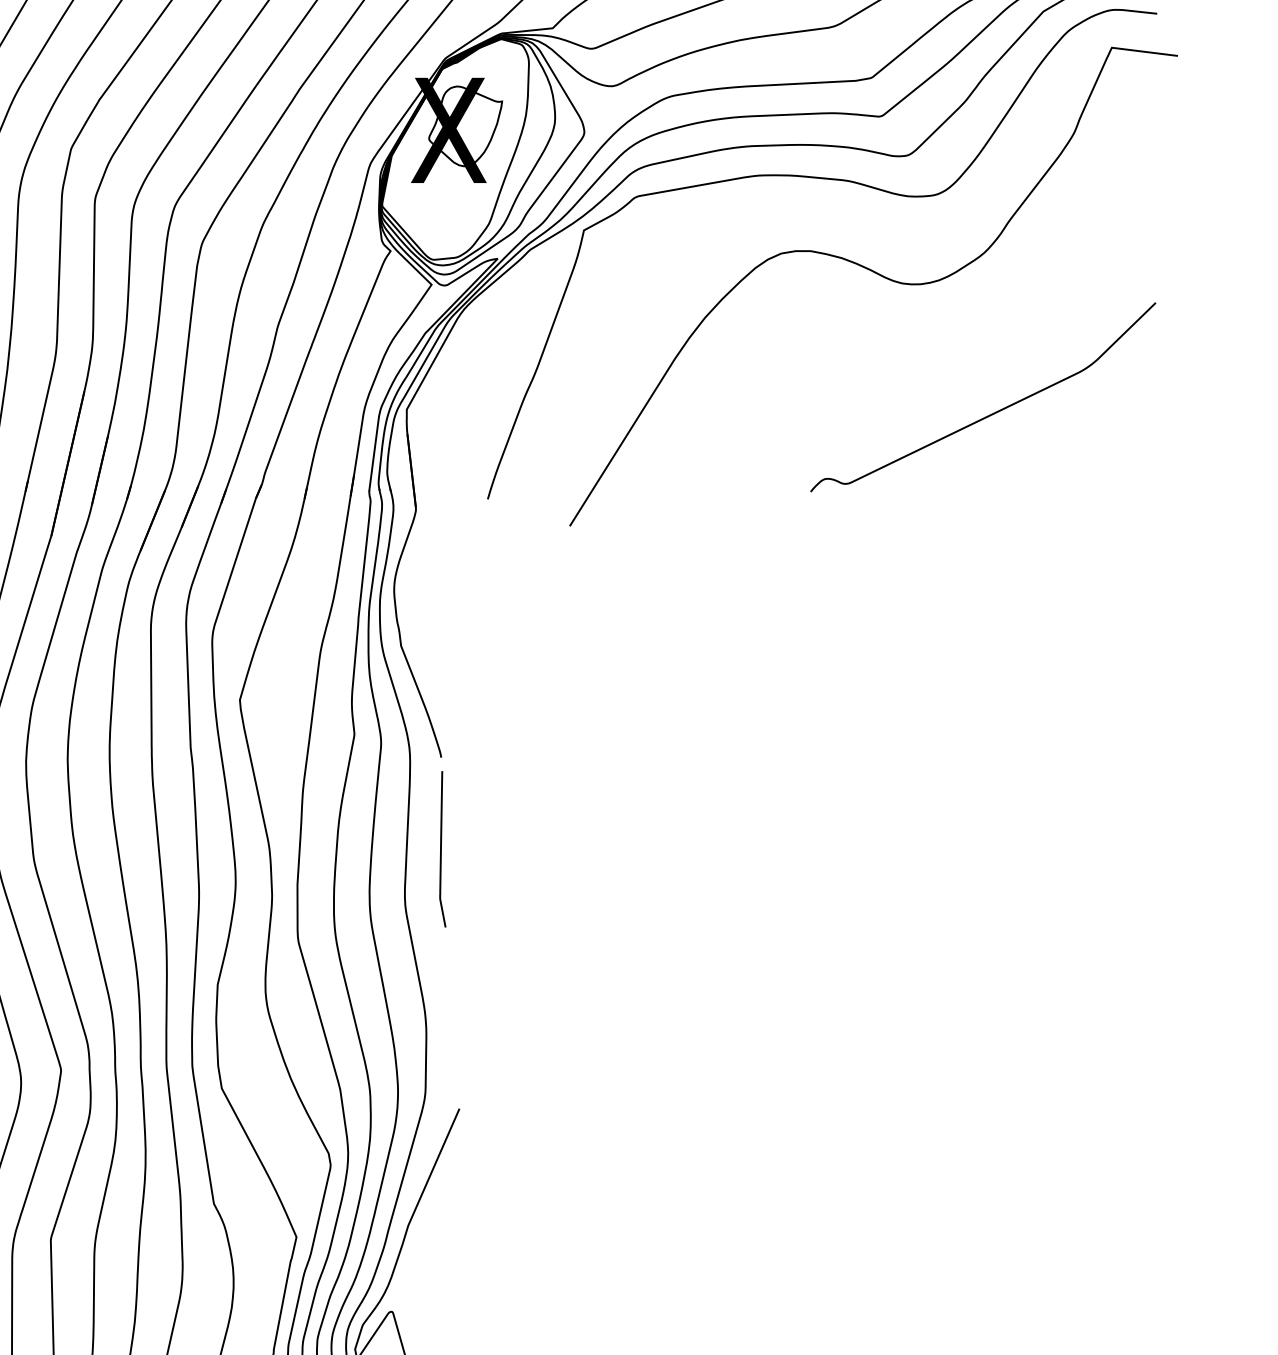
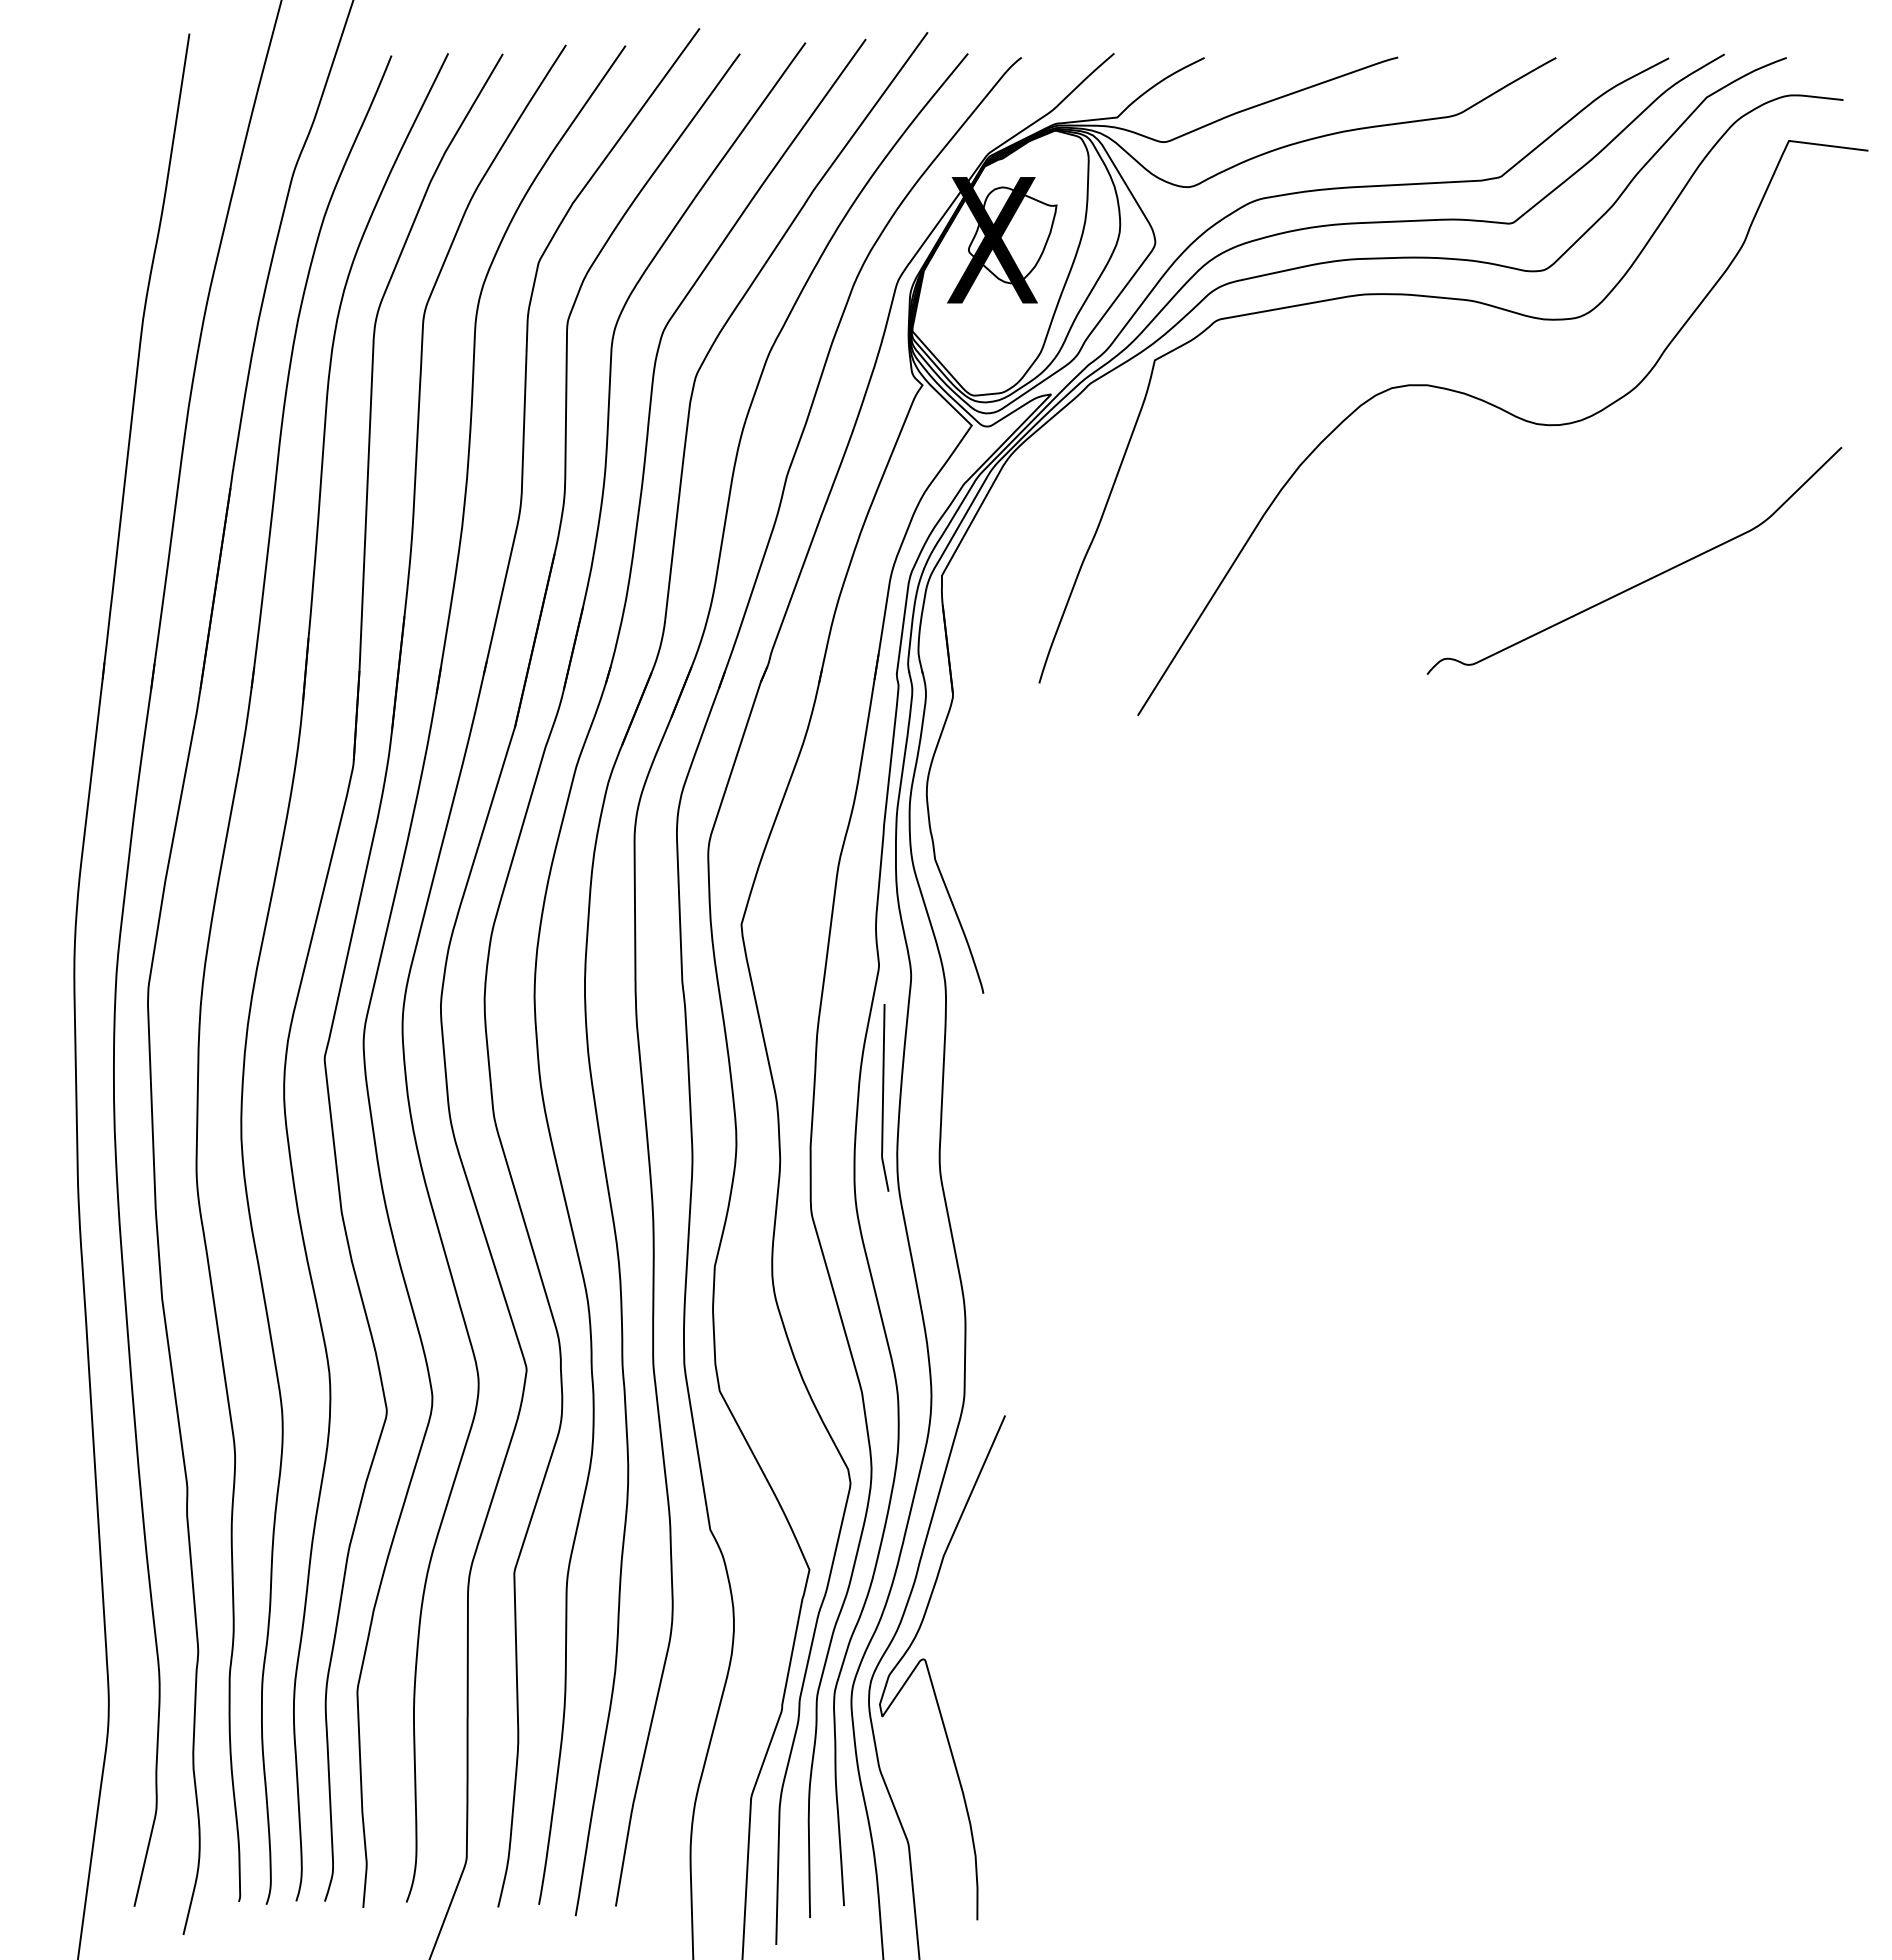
curve: (441, 849) -> (883, 1097), moved

